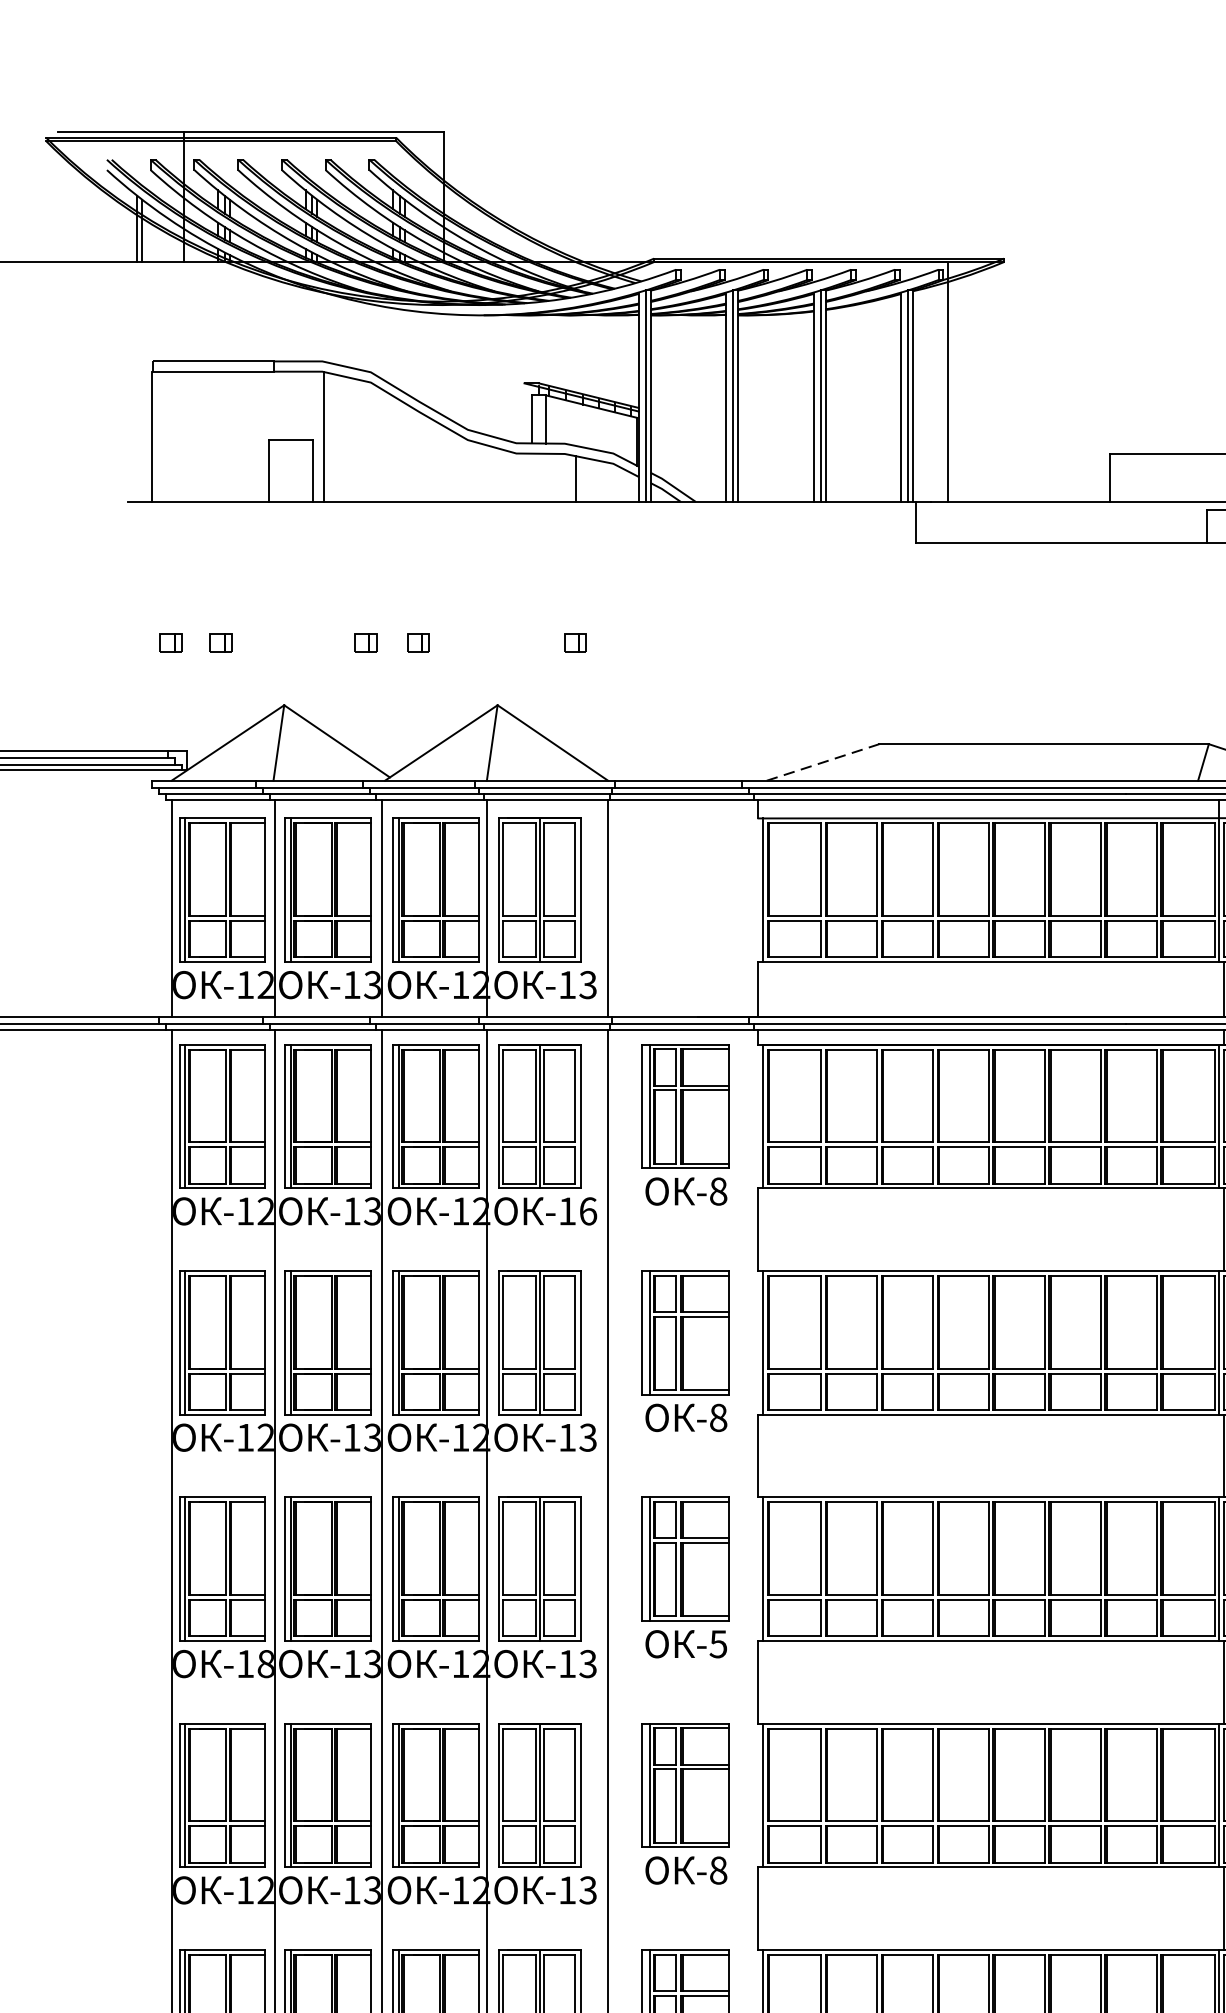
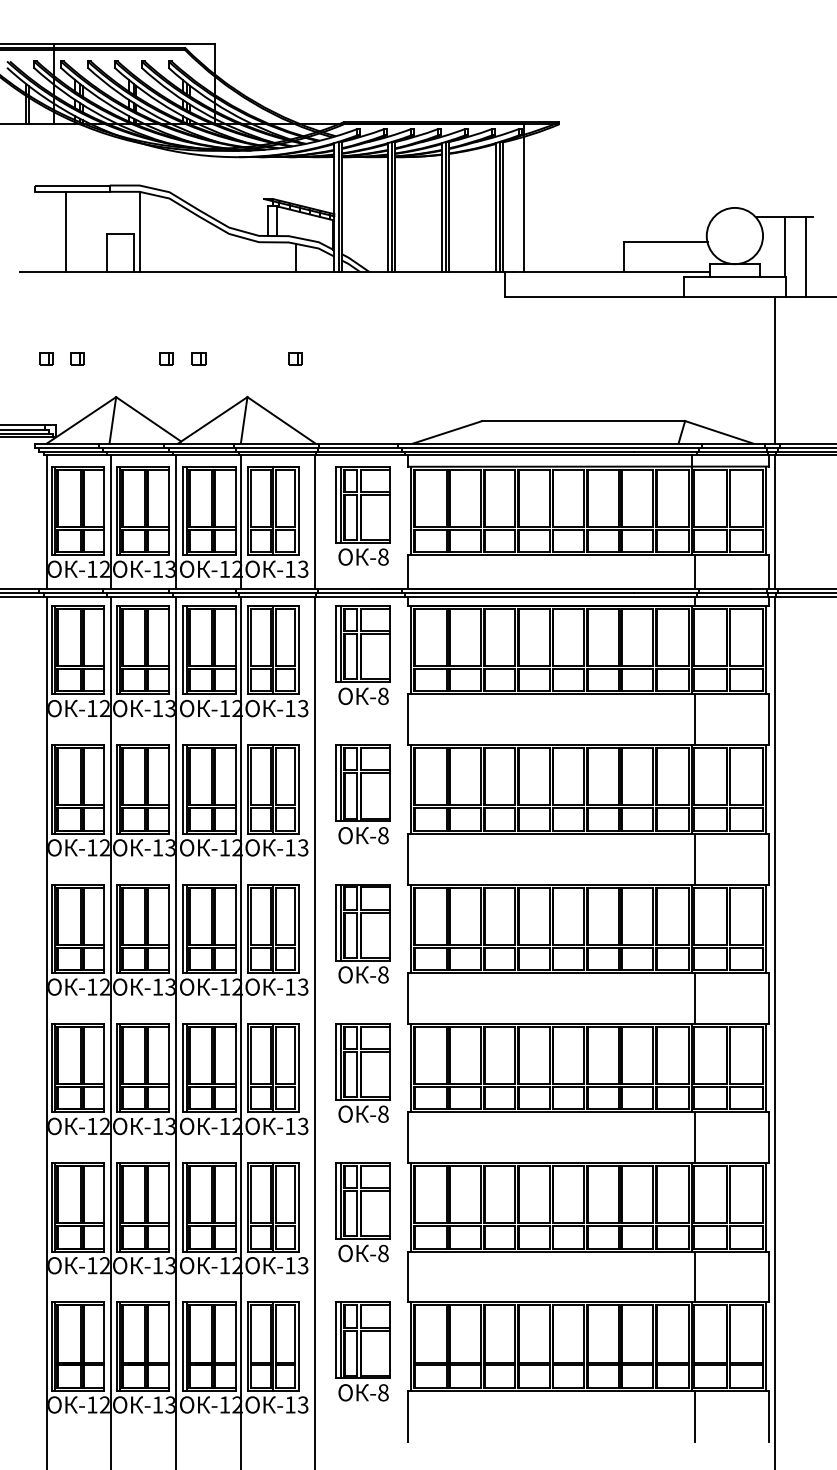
line: (151, 436) -> (65, 231), moved
line: (824, 762) -> (448, 432), dashed -> solid
part: (684, 897) -> (362, 515), added
text: (588, 1211) -> (303, 708), -16 -> -13
text: (718, 1643) -> (383, 974), -5 -> -8
text: (265, 1663) -> (104, 986), -18 -> -12

